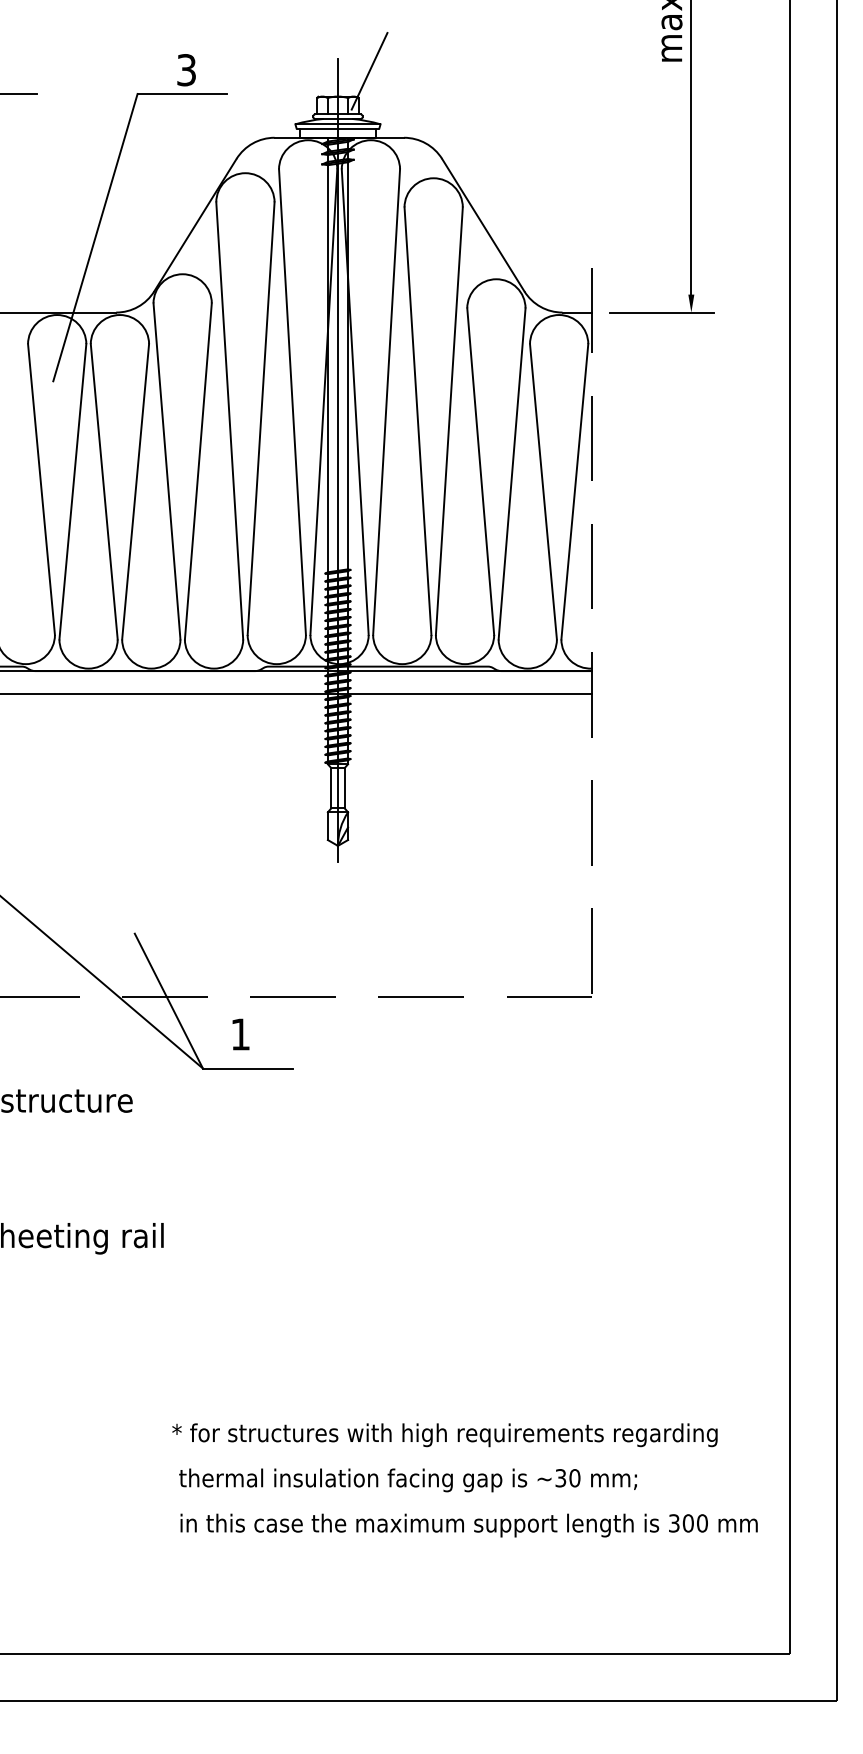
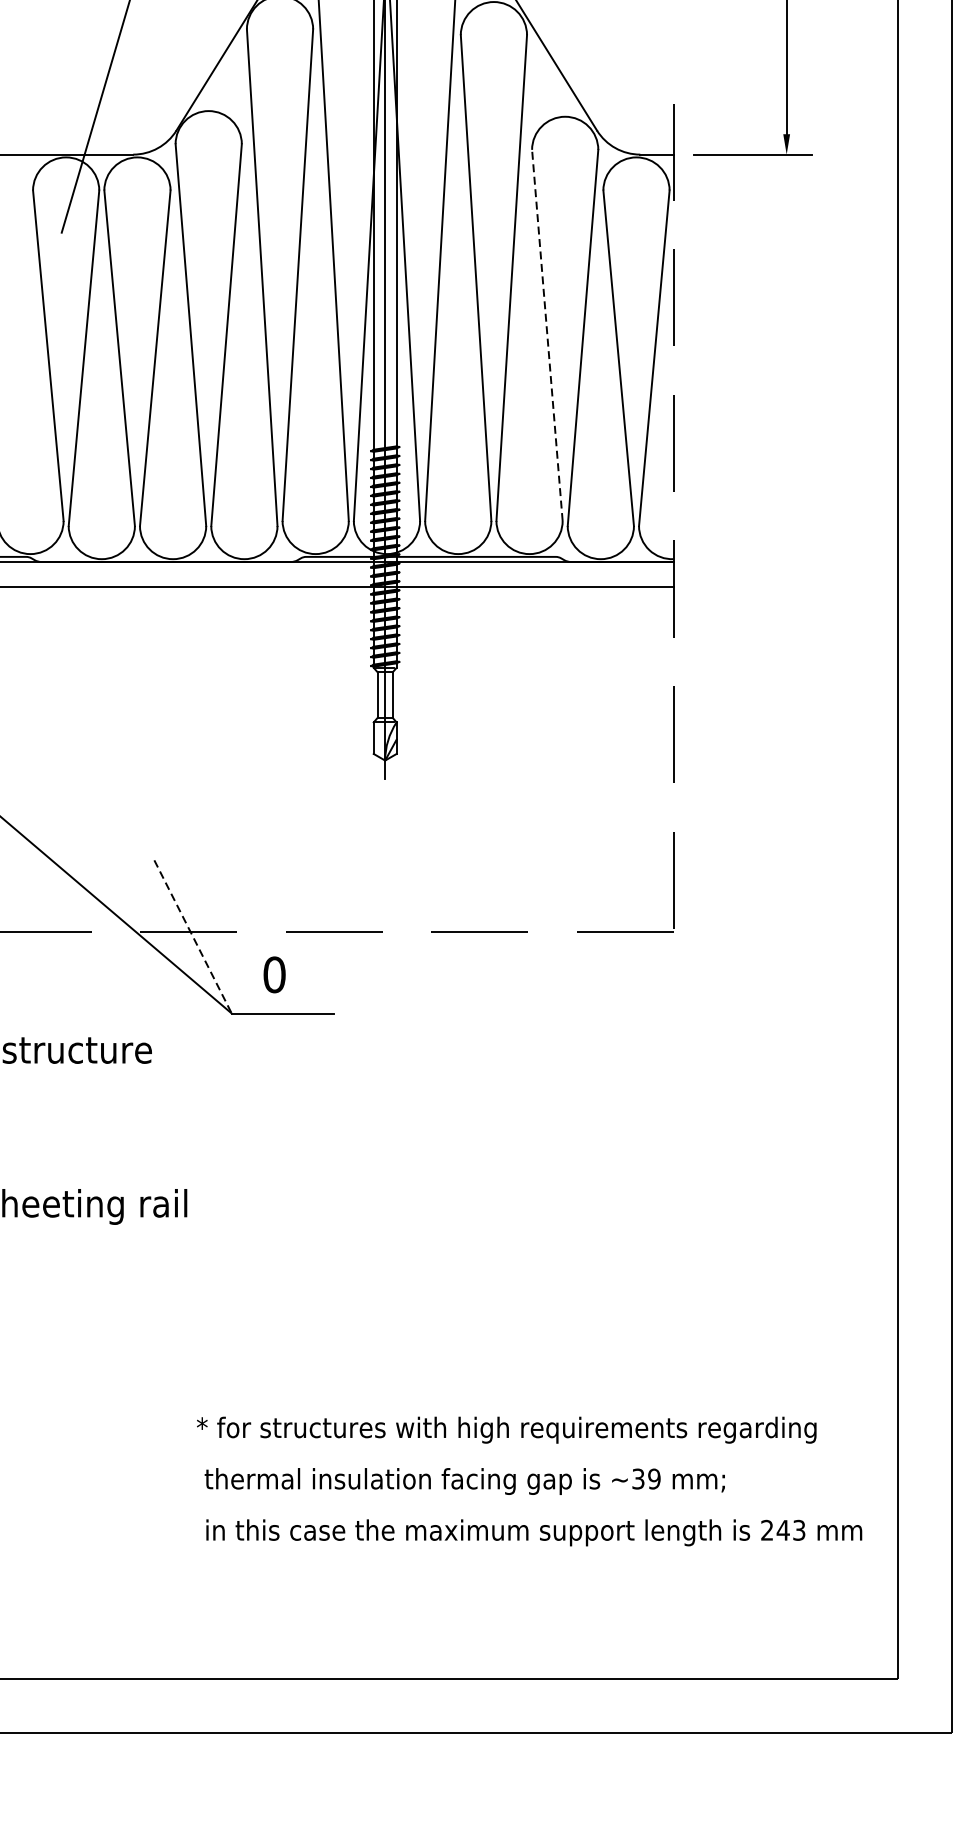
line: (480, 471) -> (547, 335), solid -> dashed
line: (168, 1001) -> (192, 937), solid -> dashed
text: (240, 1034) -> (274, 974), 1 -> 0
text: (574, 1478) -> (653, 1479), ~30 -> ~39
text: (688, 1523) -> (783, 1530), 300 -> 243

